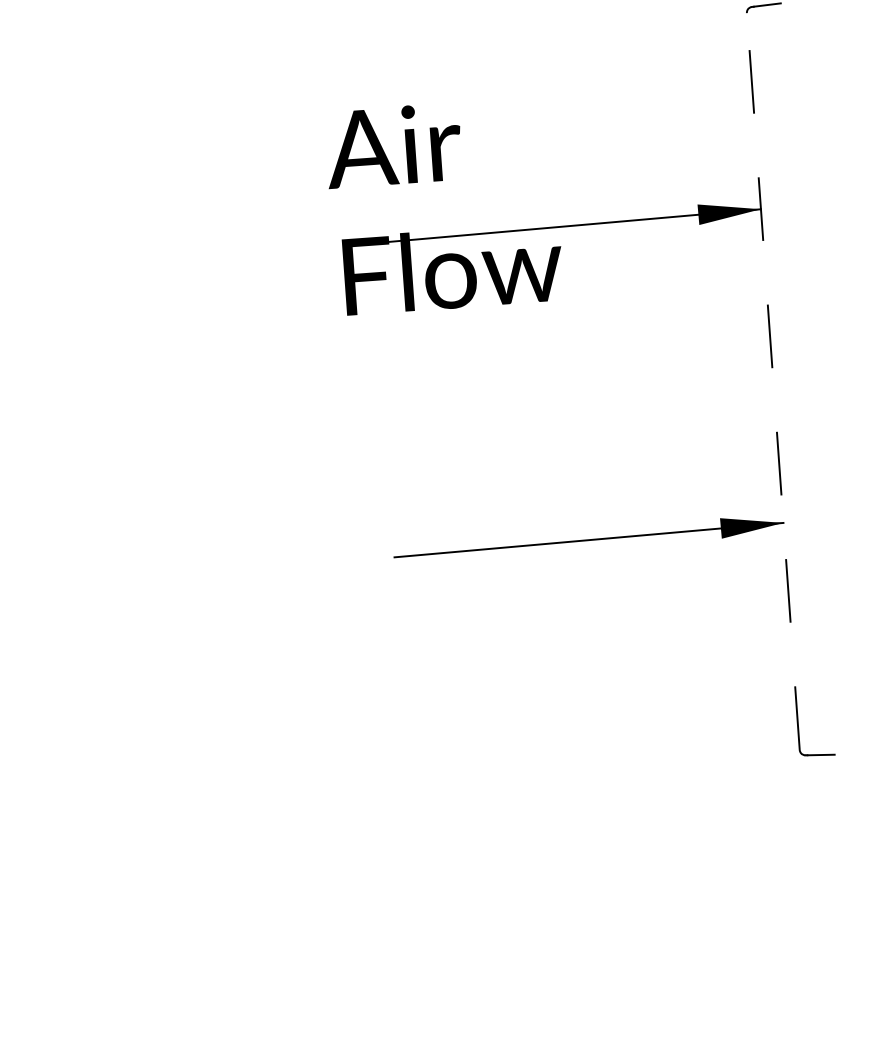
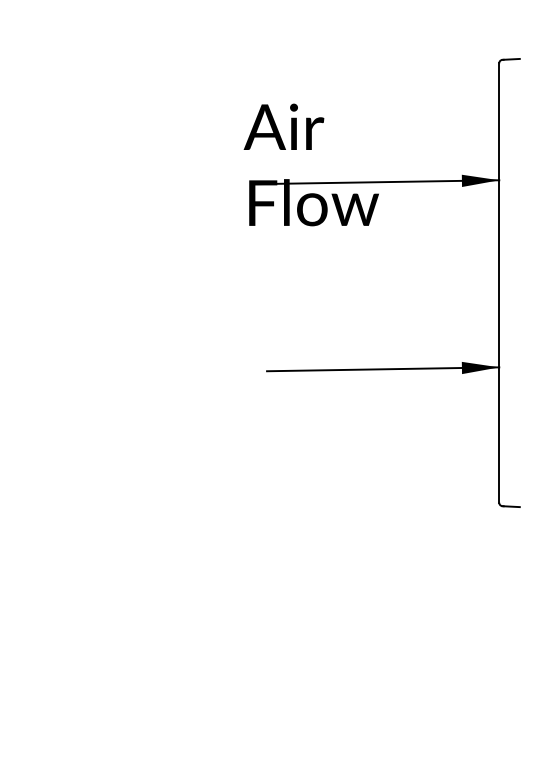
line: (773, 382) -> (499, 283), dashed -> solid

